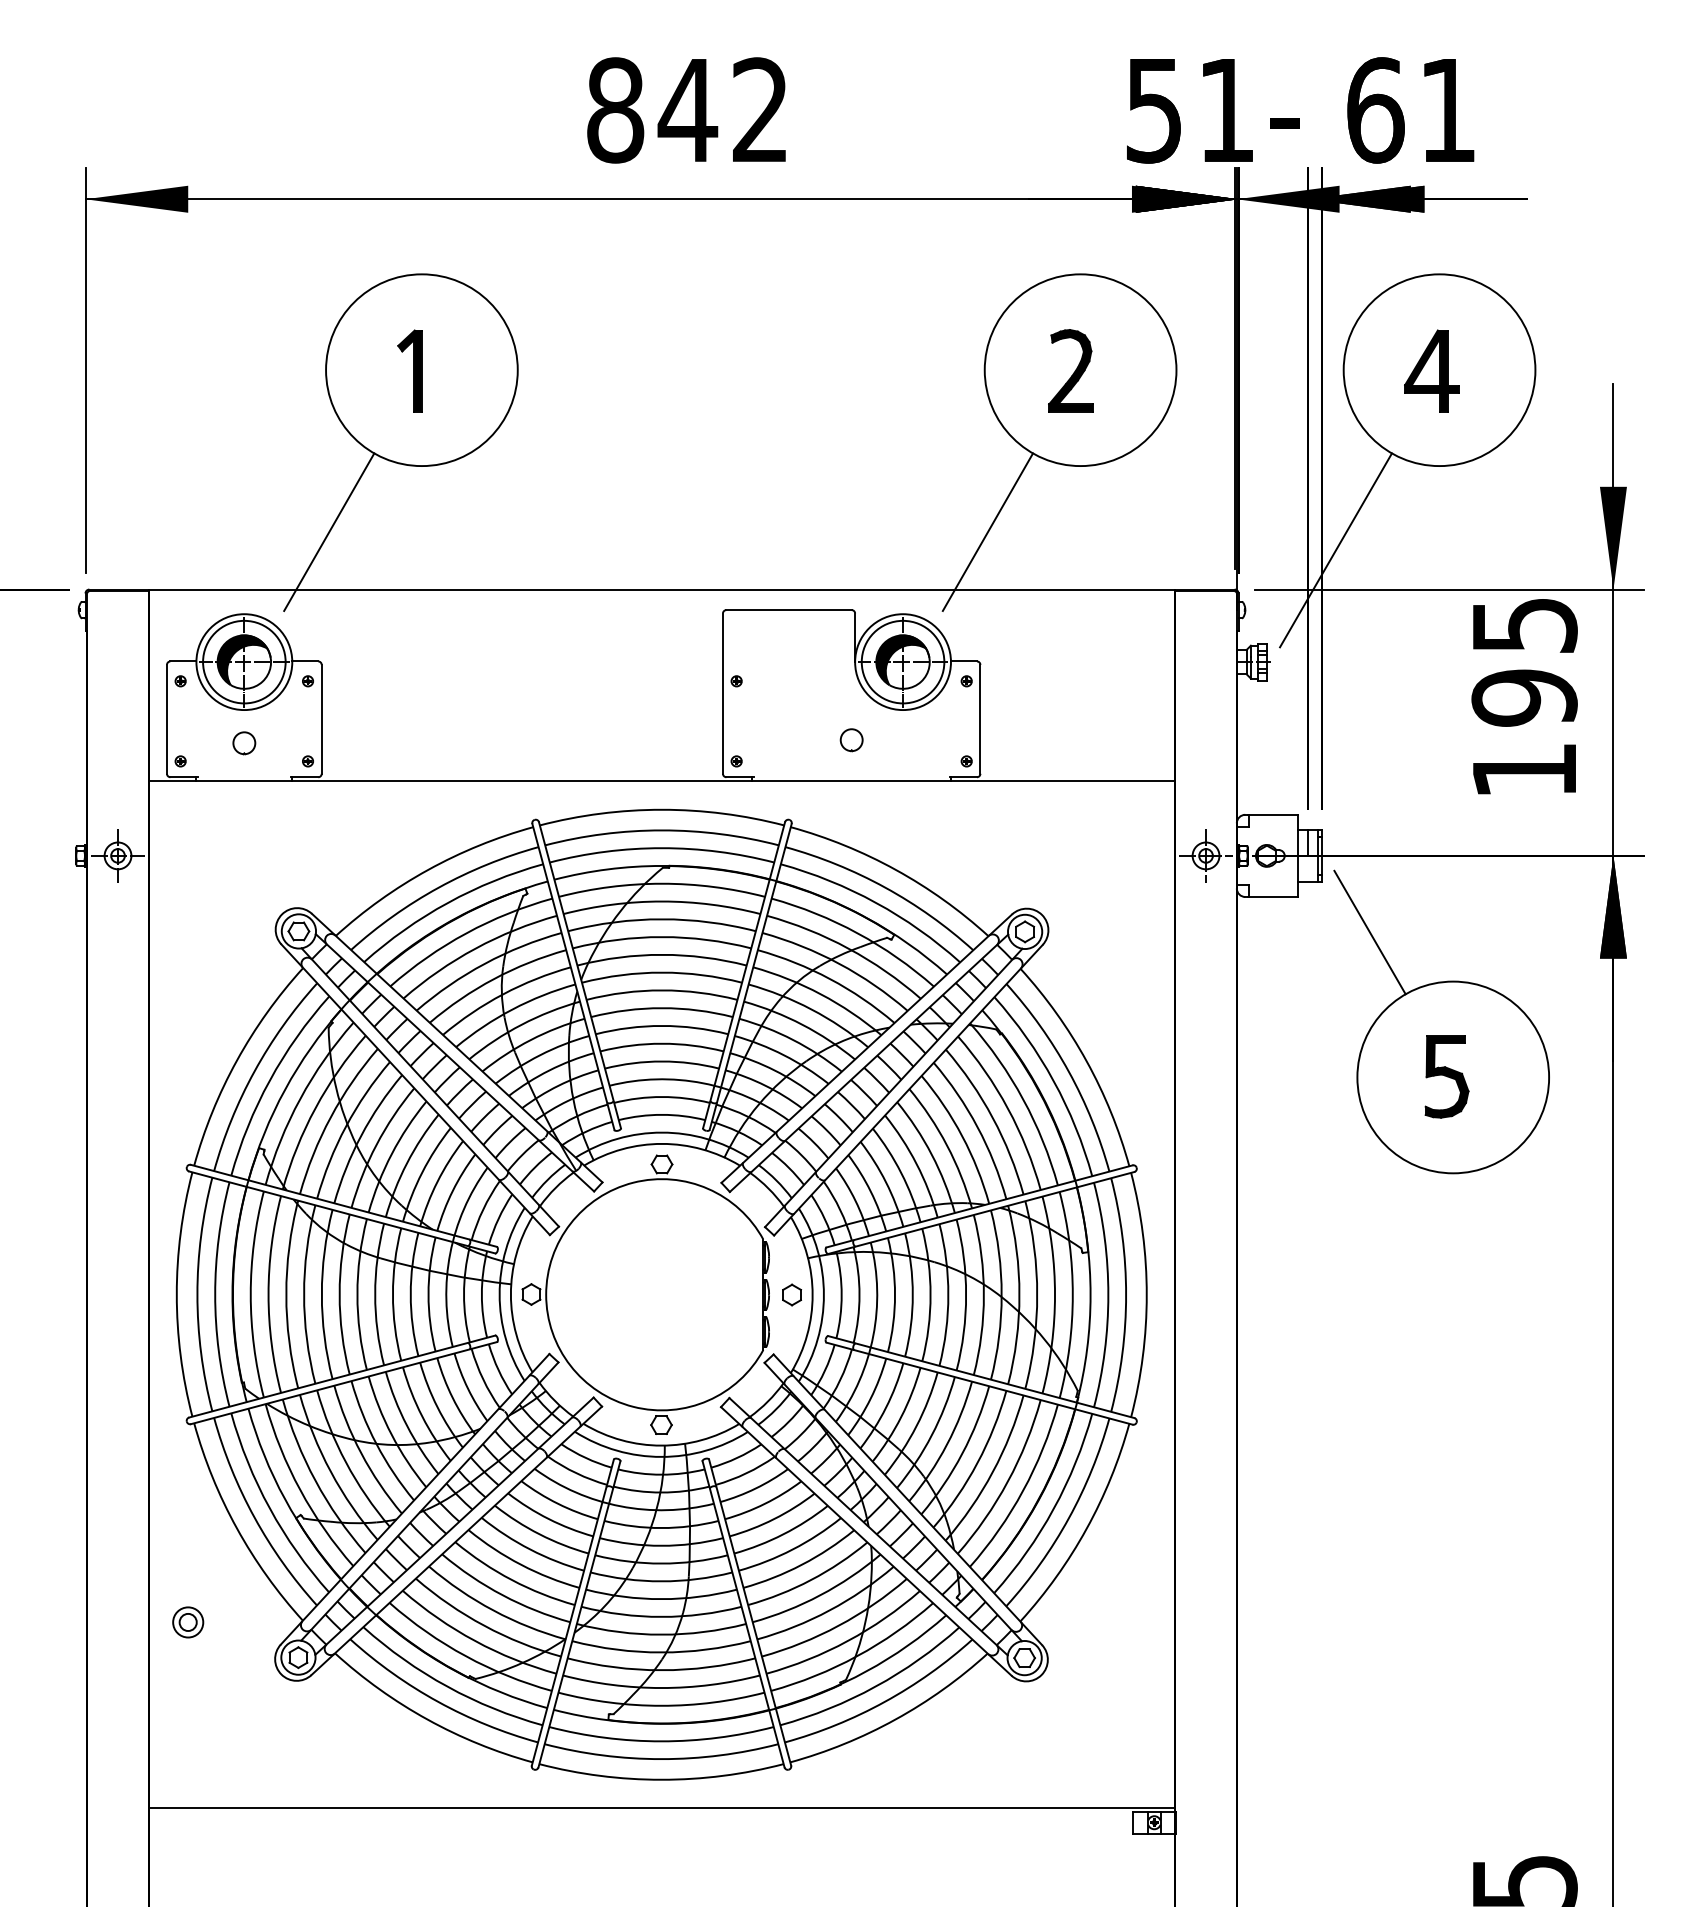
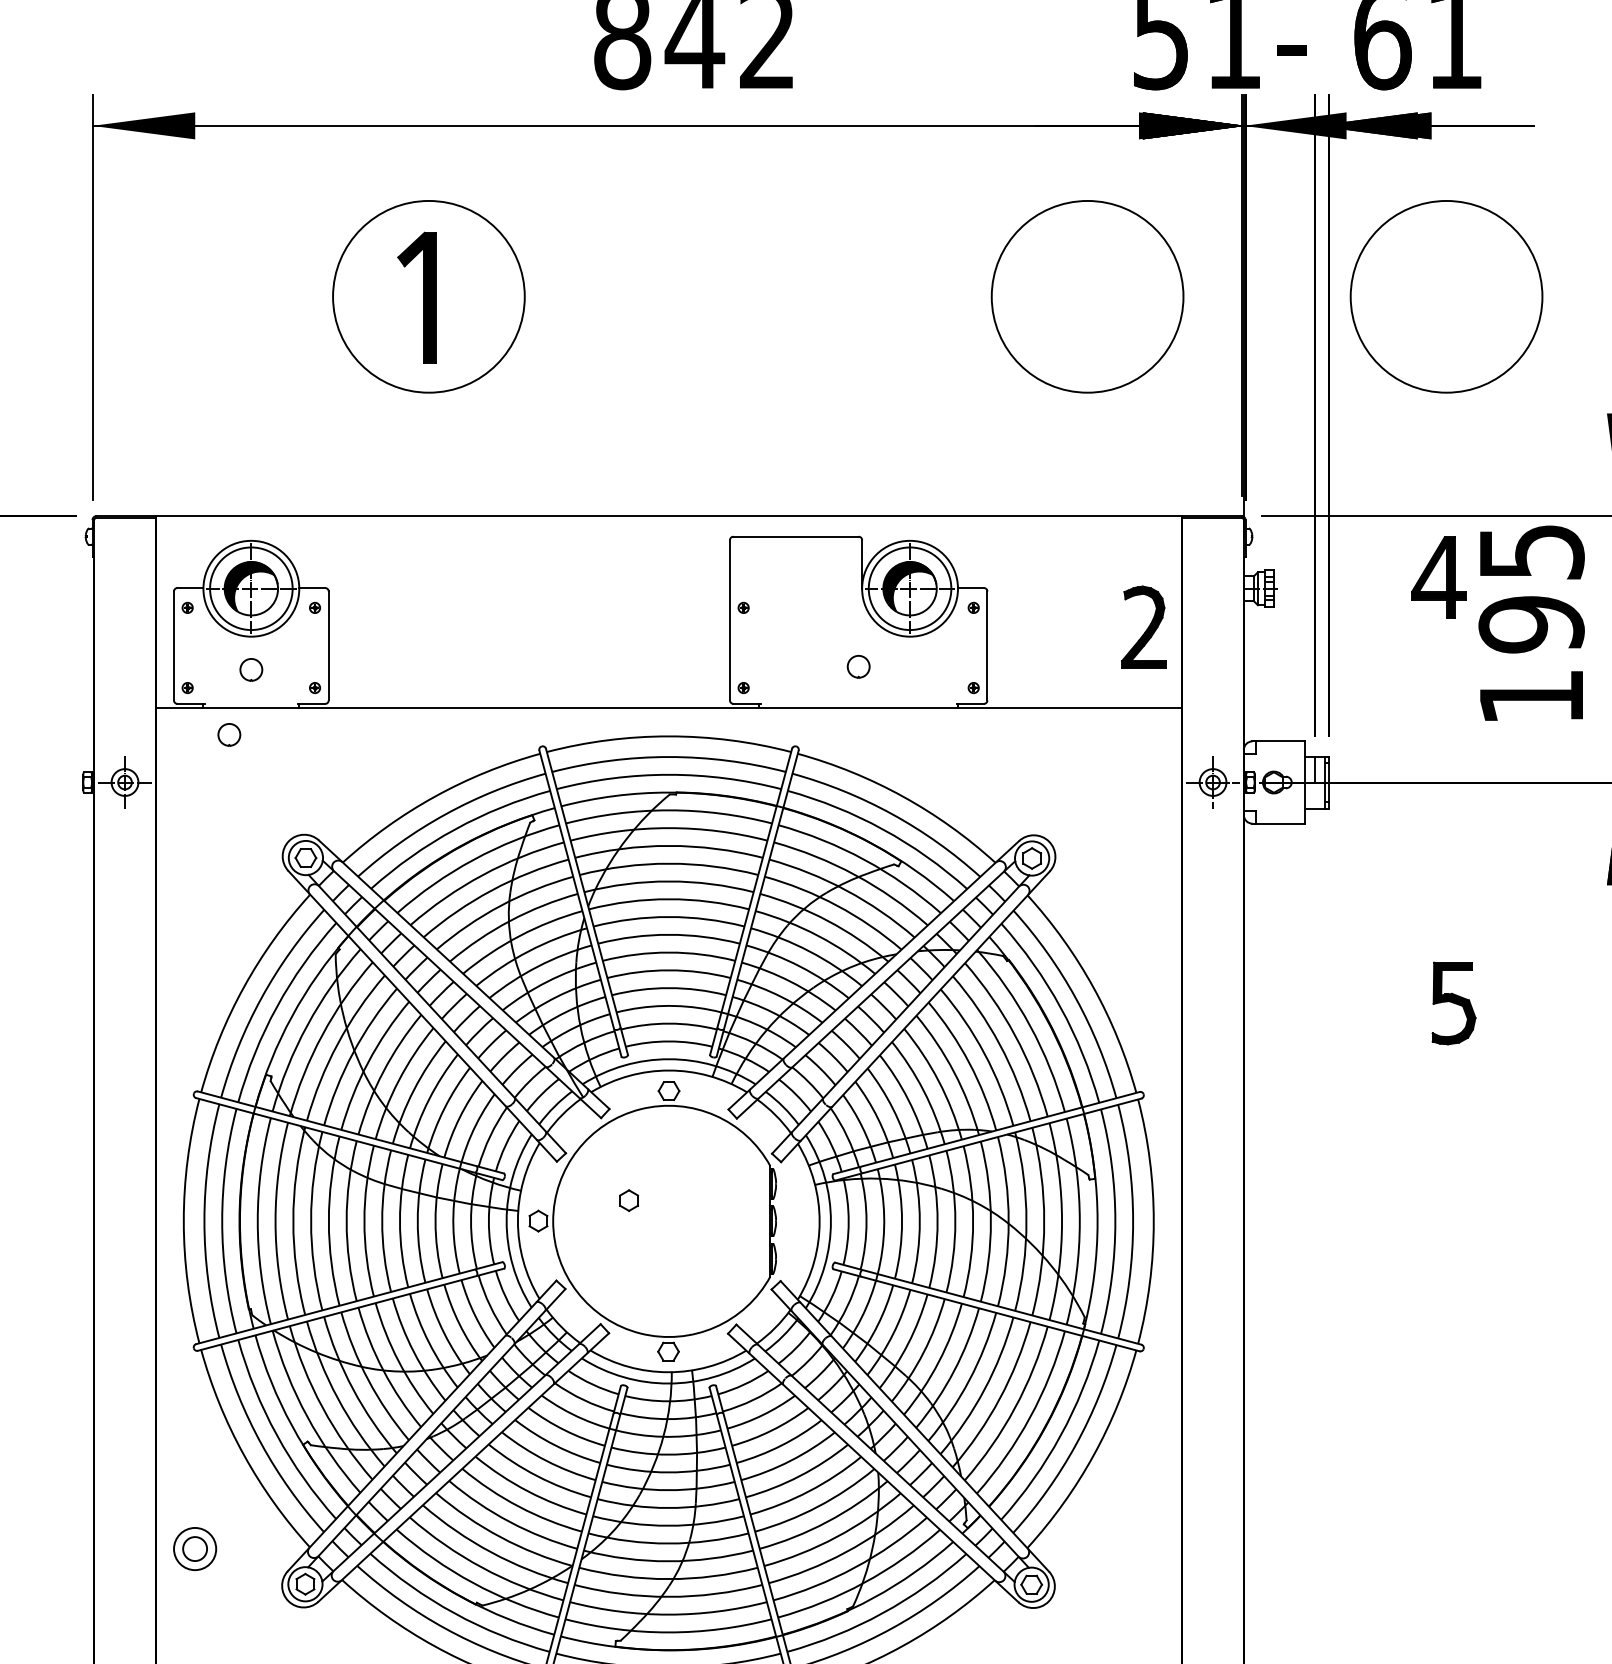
part: (409, 370) -> (416, 297), size x1.6
part: (1070, 370) -> (1143, 627), moved
part: (1431, 370) -> (1438, 577), moved
line: (329, 531) -> (336, 458), removed
line: (987, 531) -> (994, 458), removed
line: (1335, 550) -> (1342, 477), removed
part: (222, 808) -> (229, 735), added
part: (1441, 1021) -> (1448, 948), removed
part: (791, 1294) -> (628, 1200), moved
part: (188, 1622) -> (195, 1549), size x1.4

